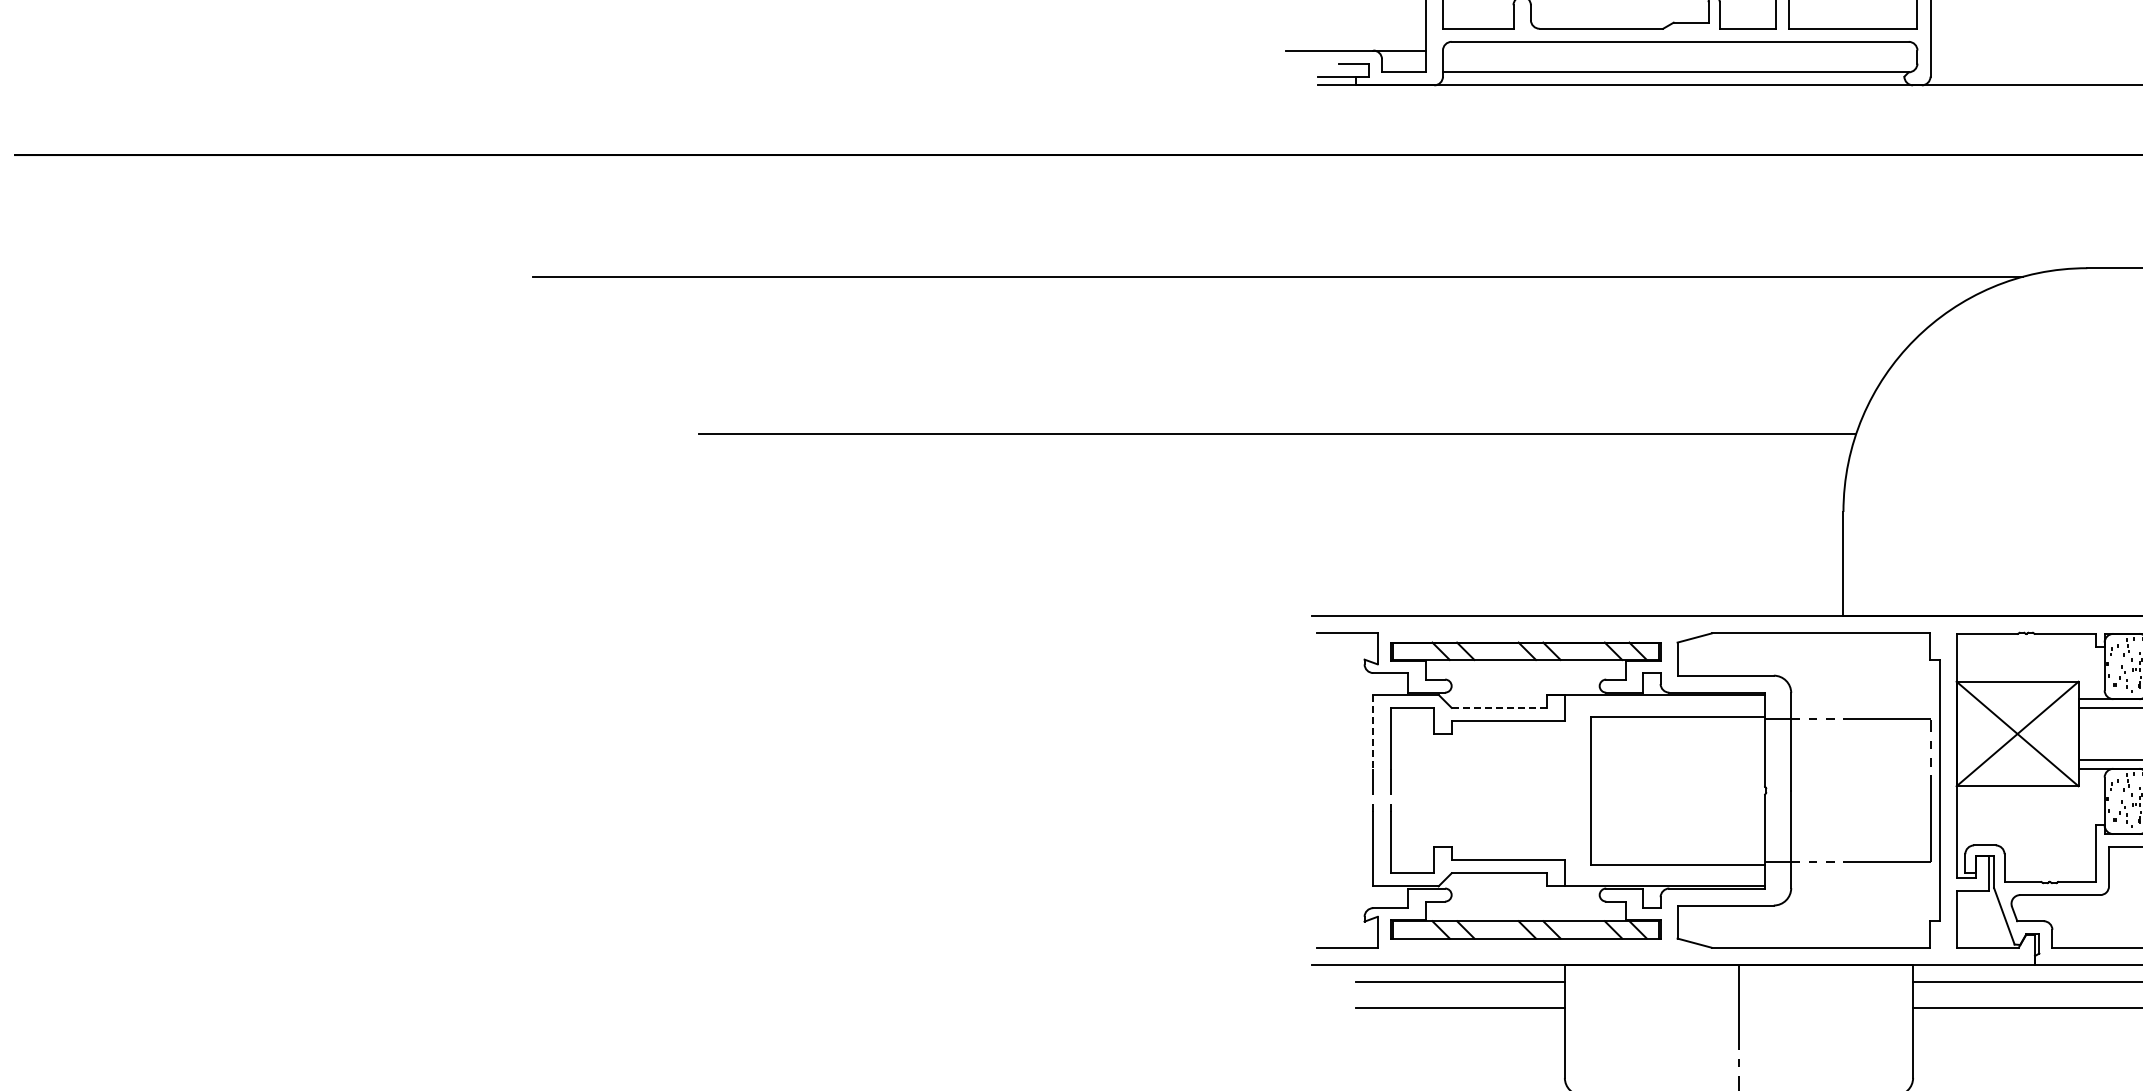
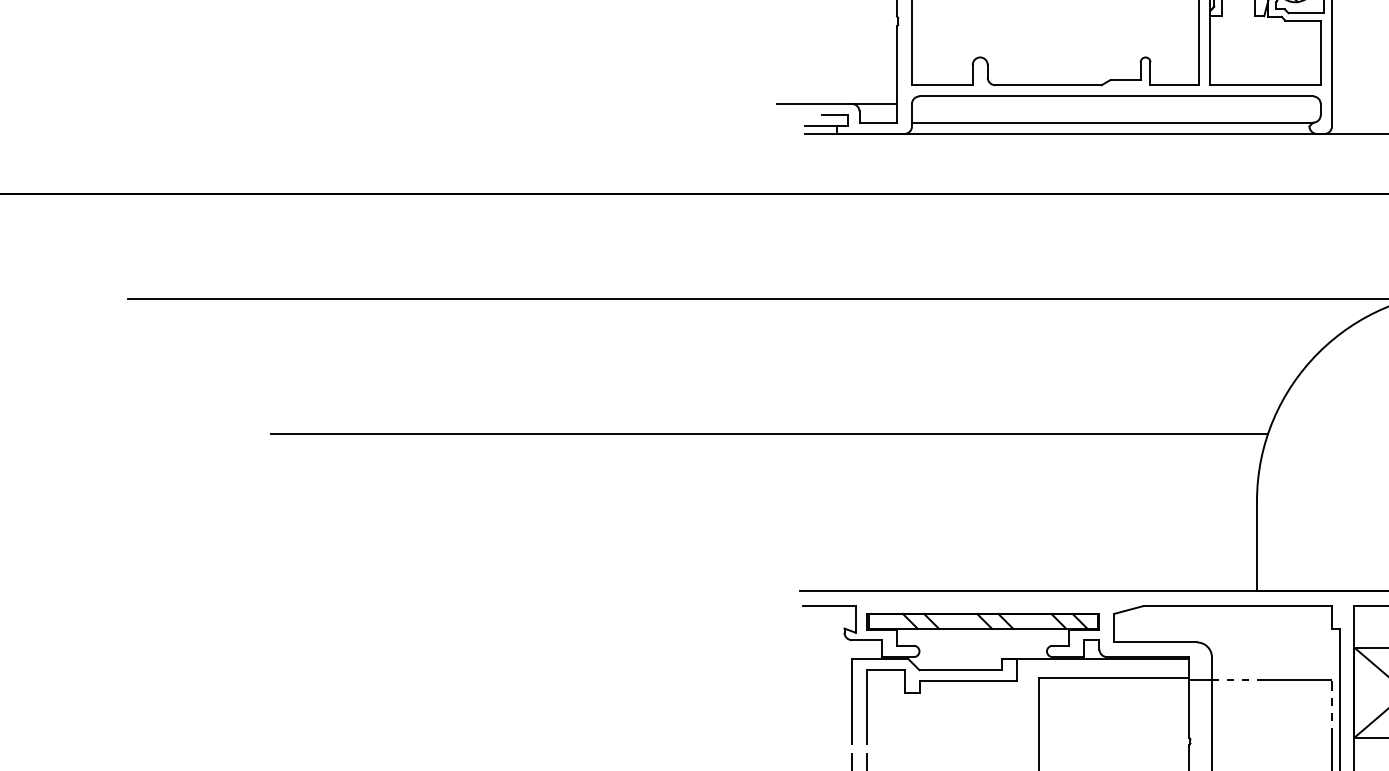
line: (1499, 707) -> (960, 669), dashed -> solid
line: (1373, 732) -> (852, 691), dashed -> solid

